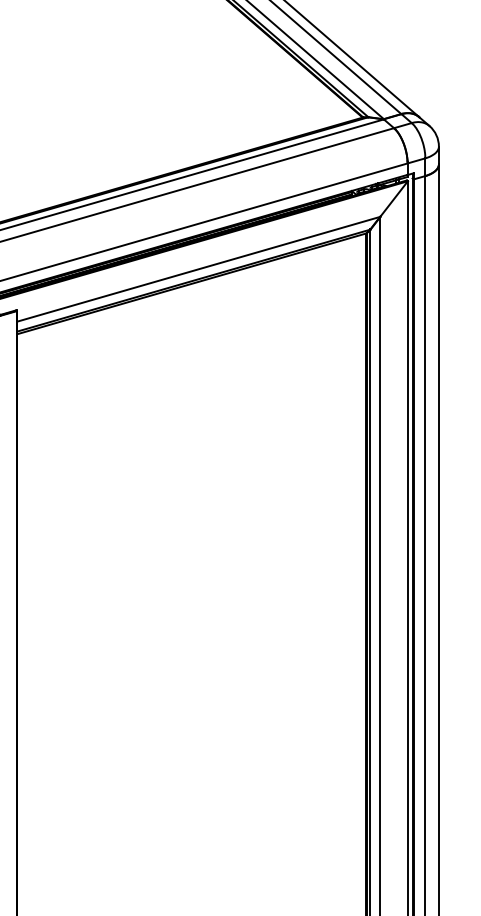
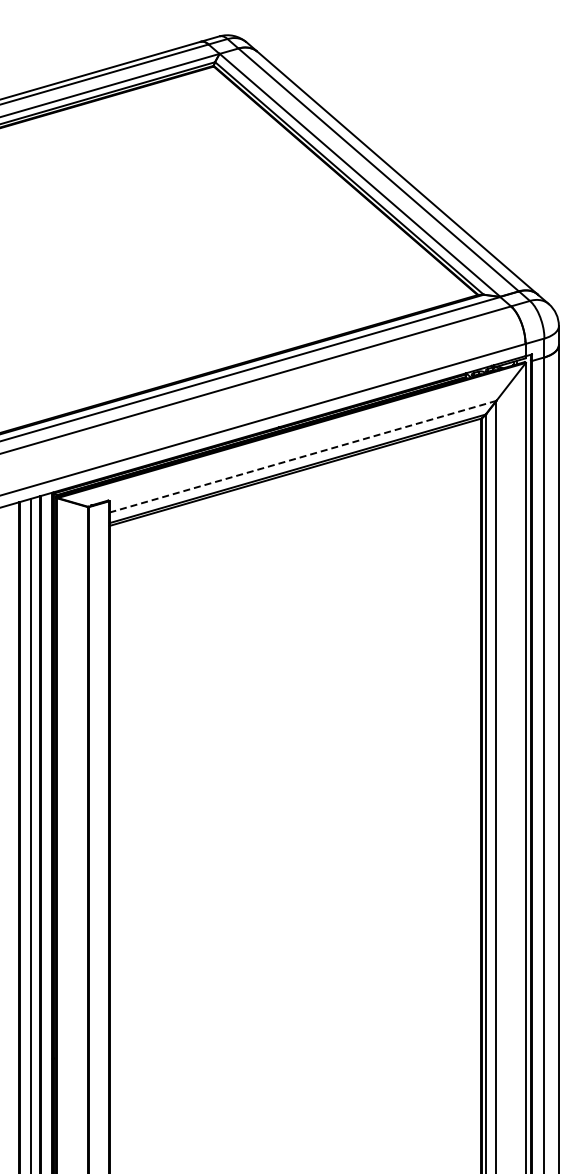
line: (198, 269) -> (302, 456), solid -> dashed

